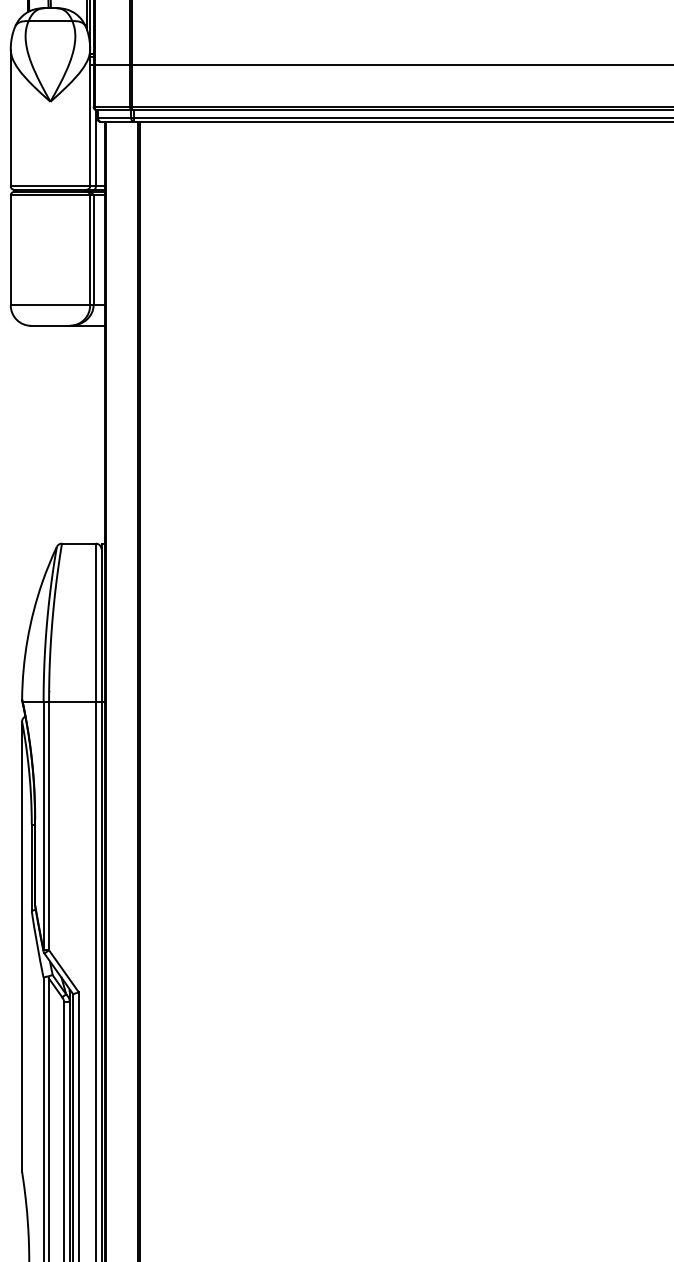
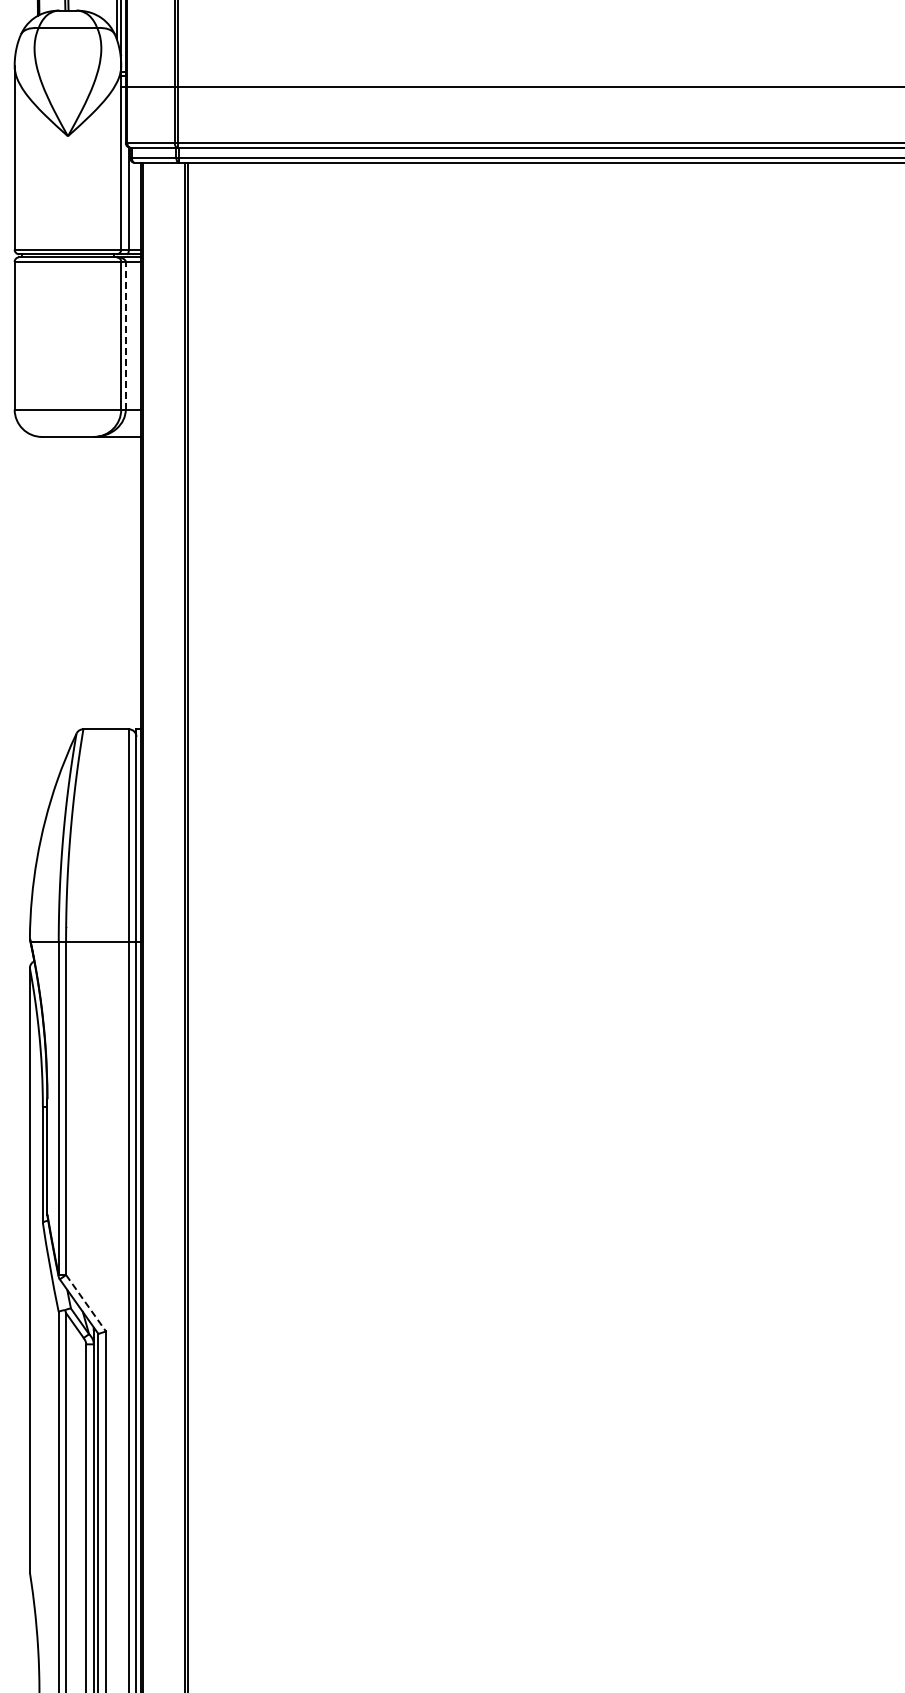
line: (93, 250) -> (125, 335), solid -> dashed
line: (64, 971) -> (86, 1303), solid -> dashed

